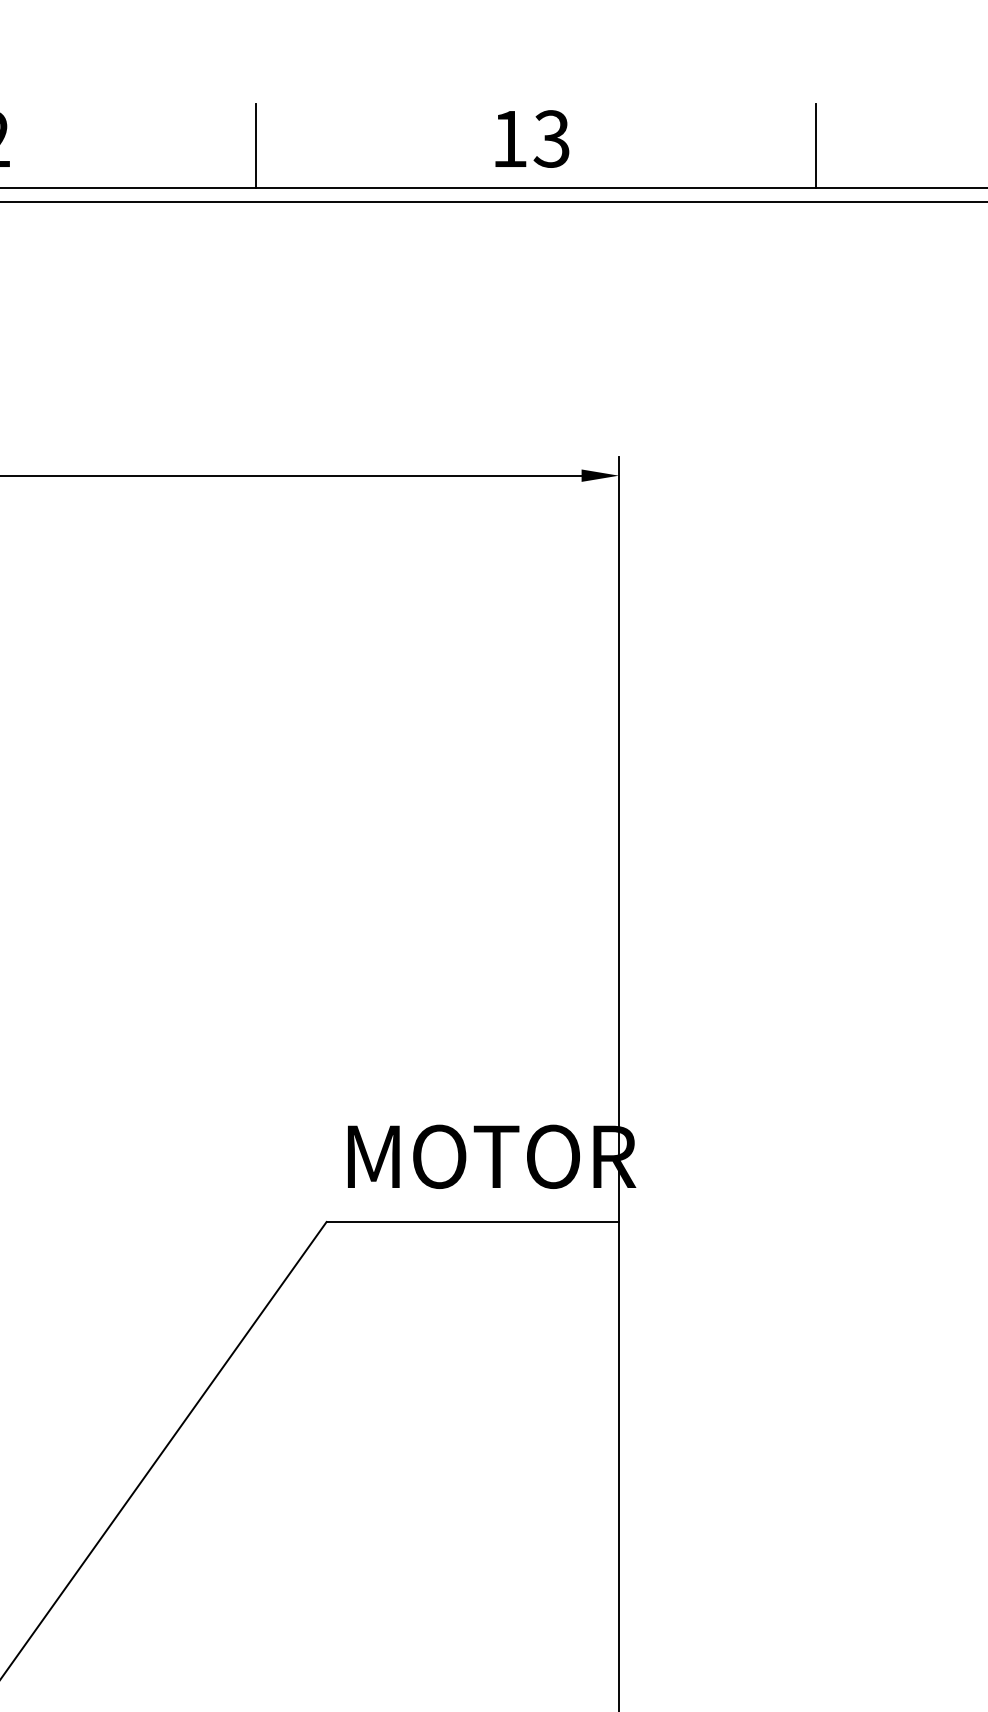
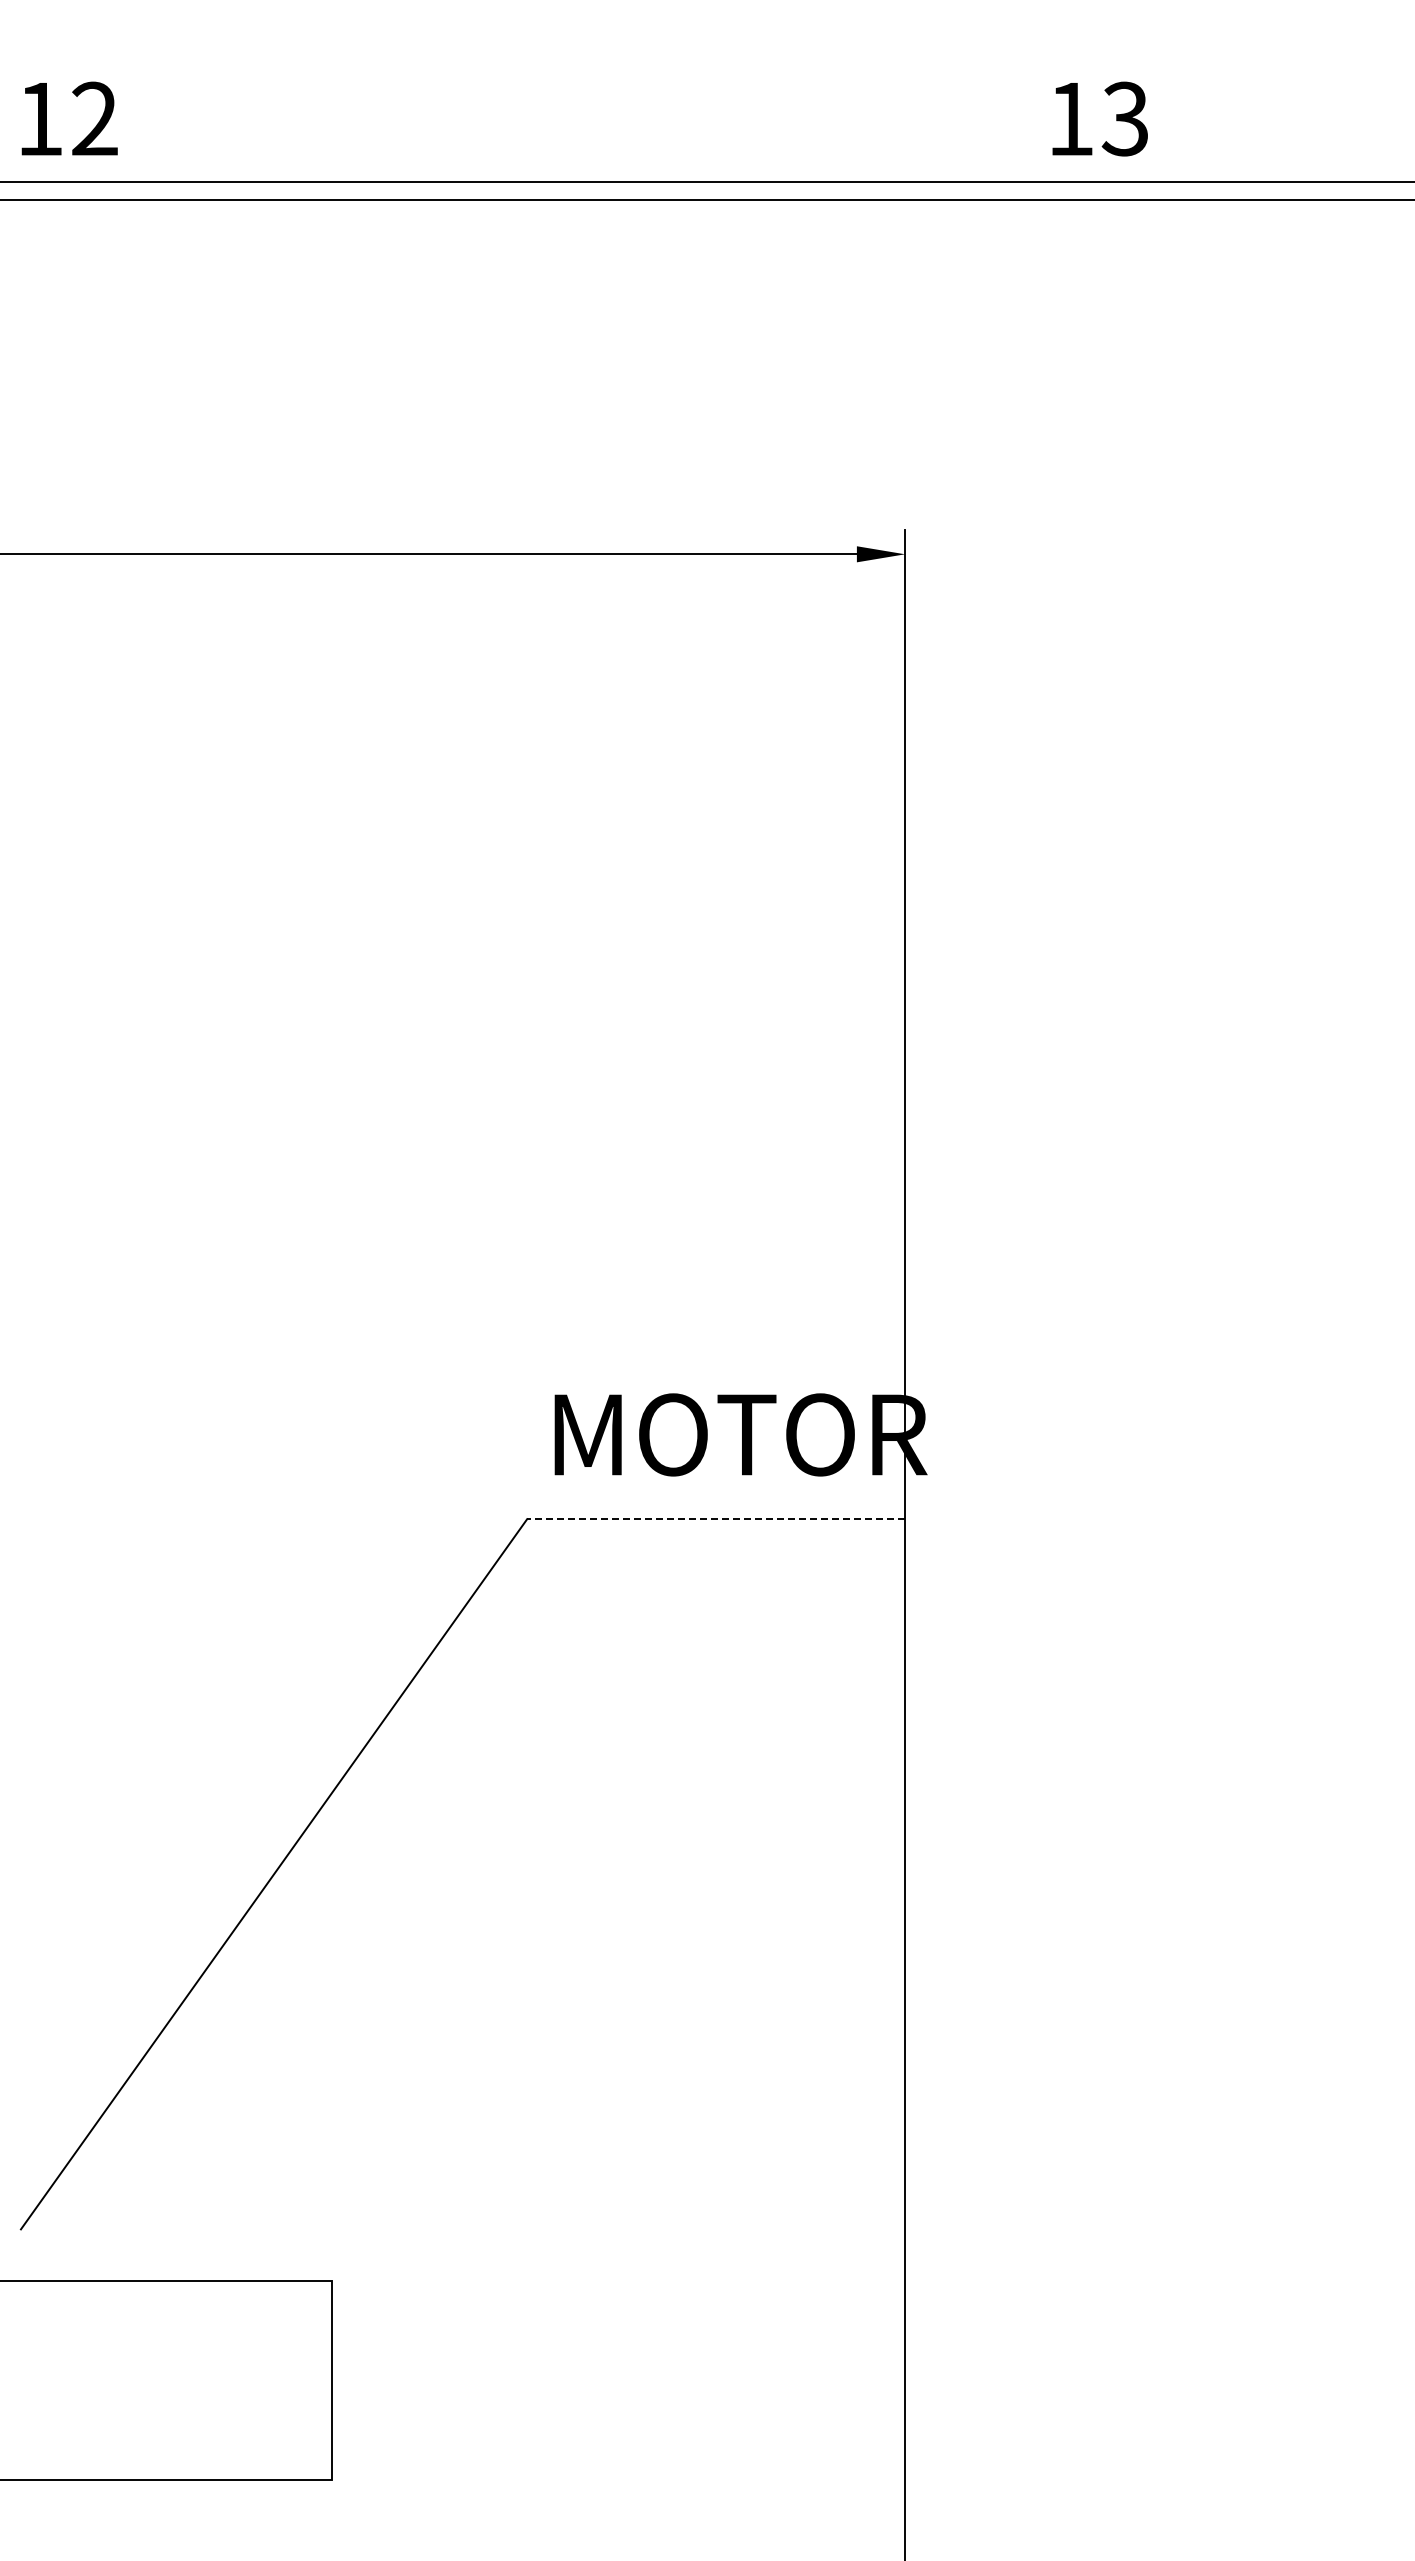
text: (531, 138) -> (1099, 118), moved
line: (255, 145) -> (435, 127), removed
line: (815, 145) -> (1159, 127), removed
line: (472, 1222) -> (715, 1519), solid -> dashed

